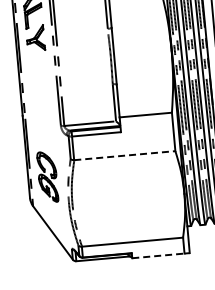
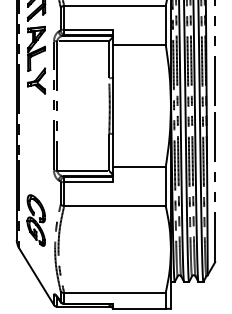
line: (124, 155) -> (114, 205), dashed -> solid
line: (158, 255) -> (139, 308), dashed -> solid

